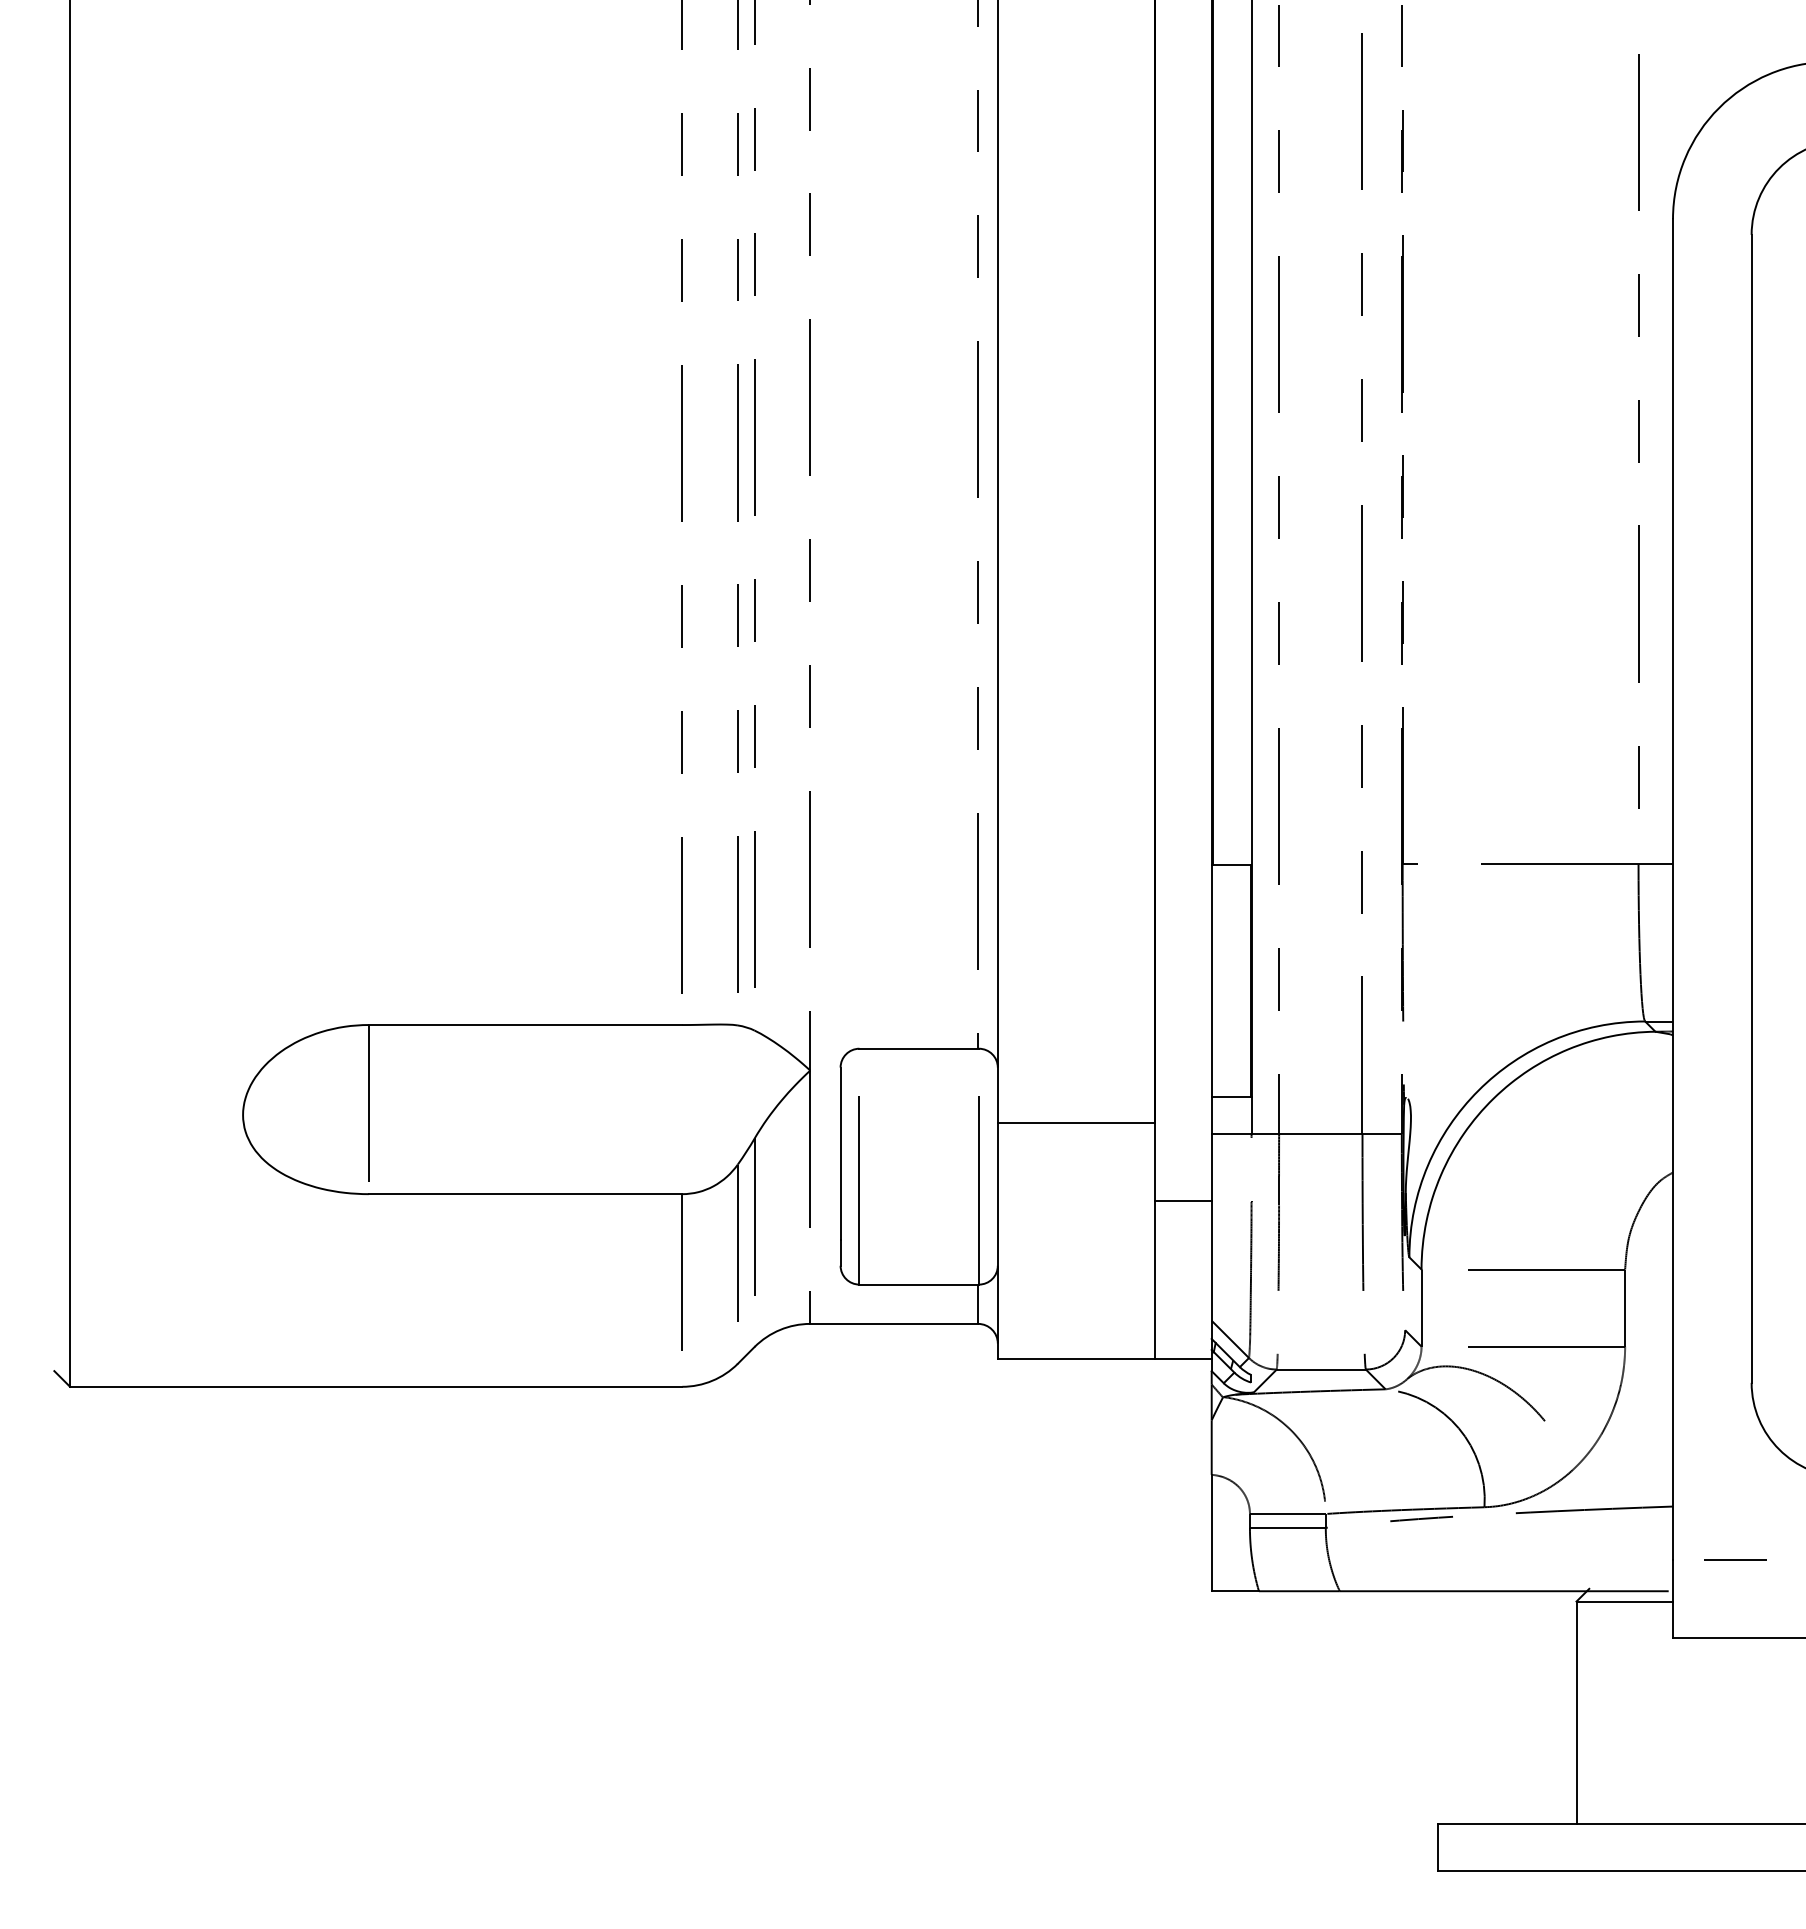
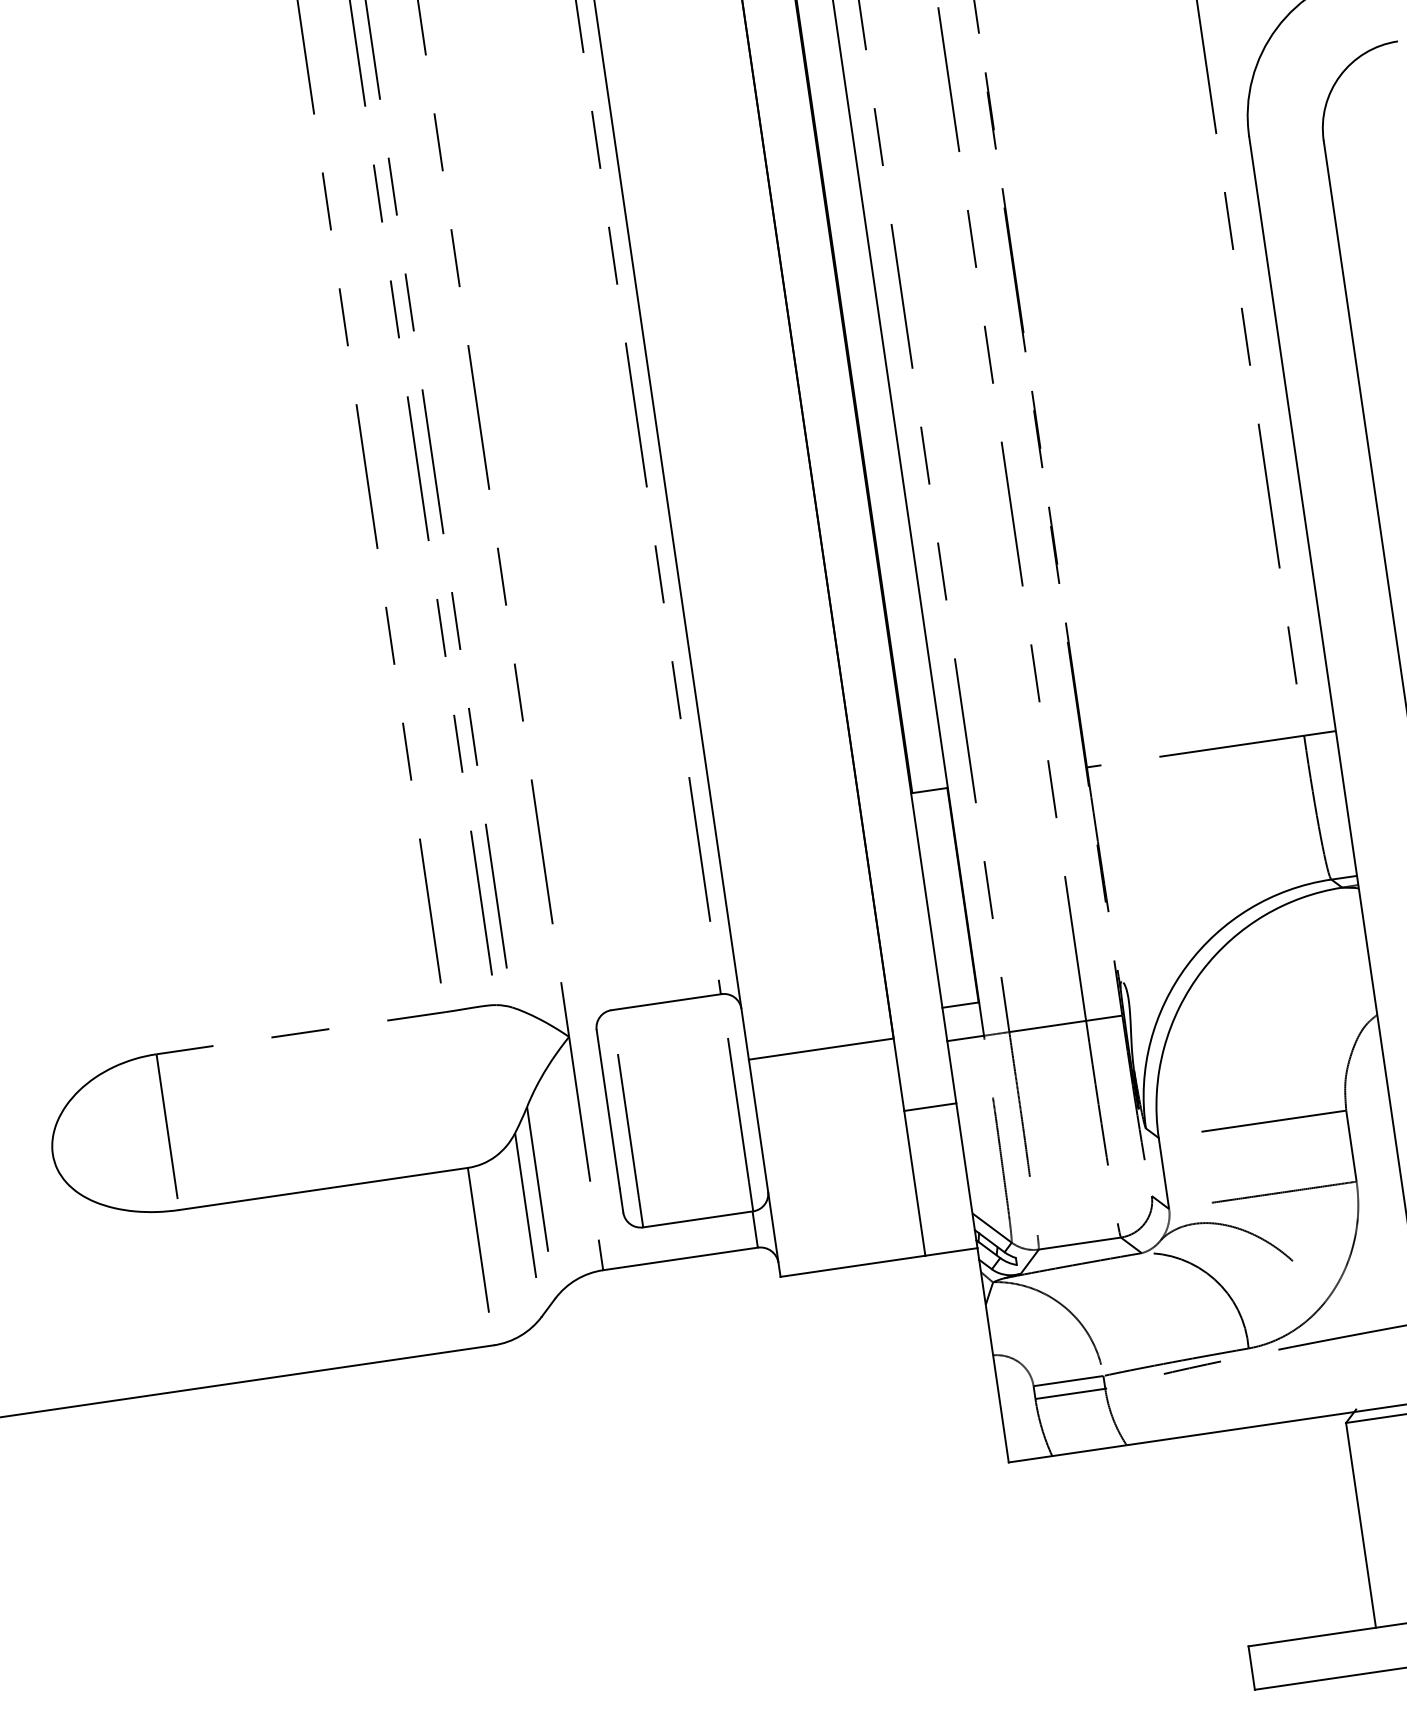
line: (525, 1025) -> (300, 1033), solid -> dashed

